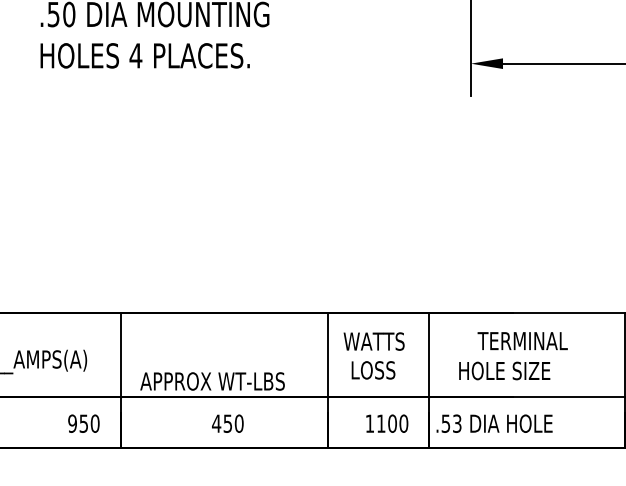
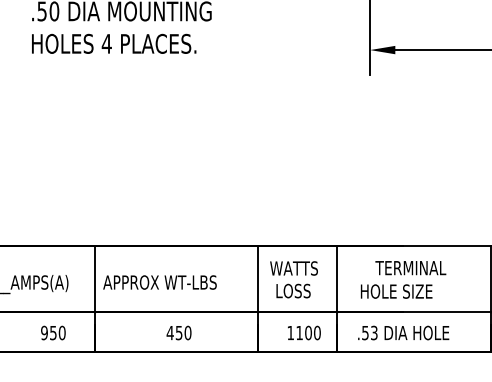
text: (212, 381) -> (159, 282), moved
text: (83, 423) -> (53, 332), moved
text: (494, 423) -> (403, 332), moved

